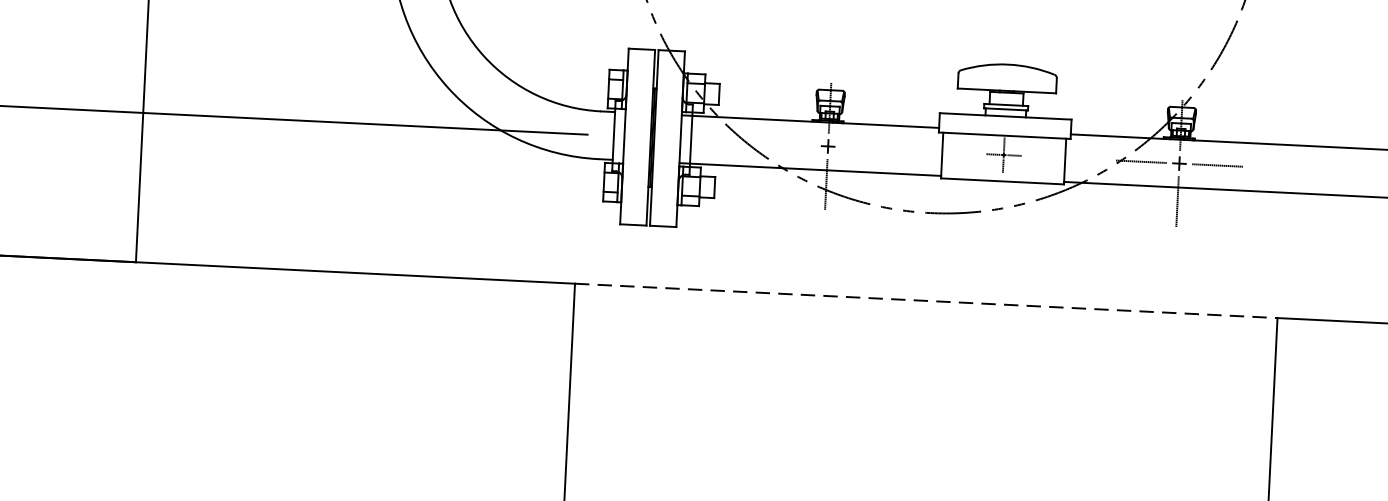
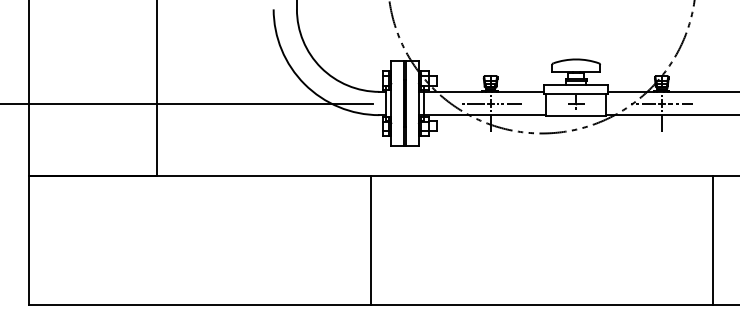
line: (788, 144) -> (471, 103), added
line: (864, 148) -> (508, 103), added
line: (927, 301) -> (542, 176), dashed -> solid

